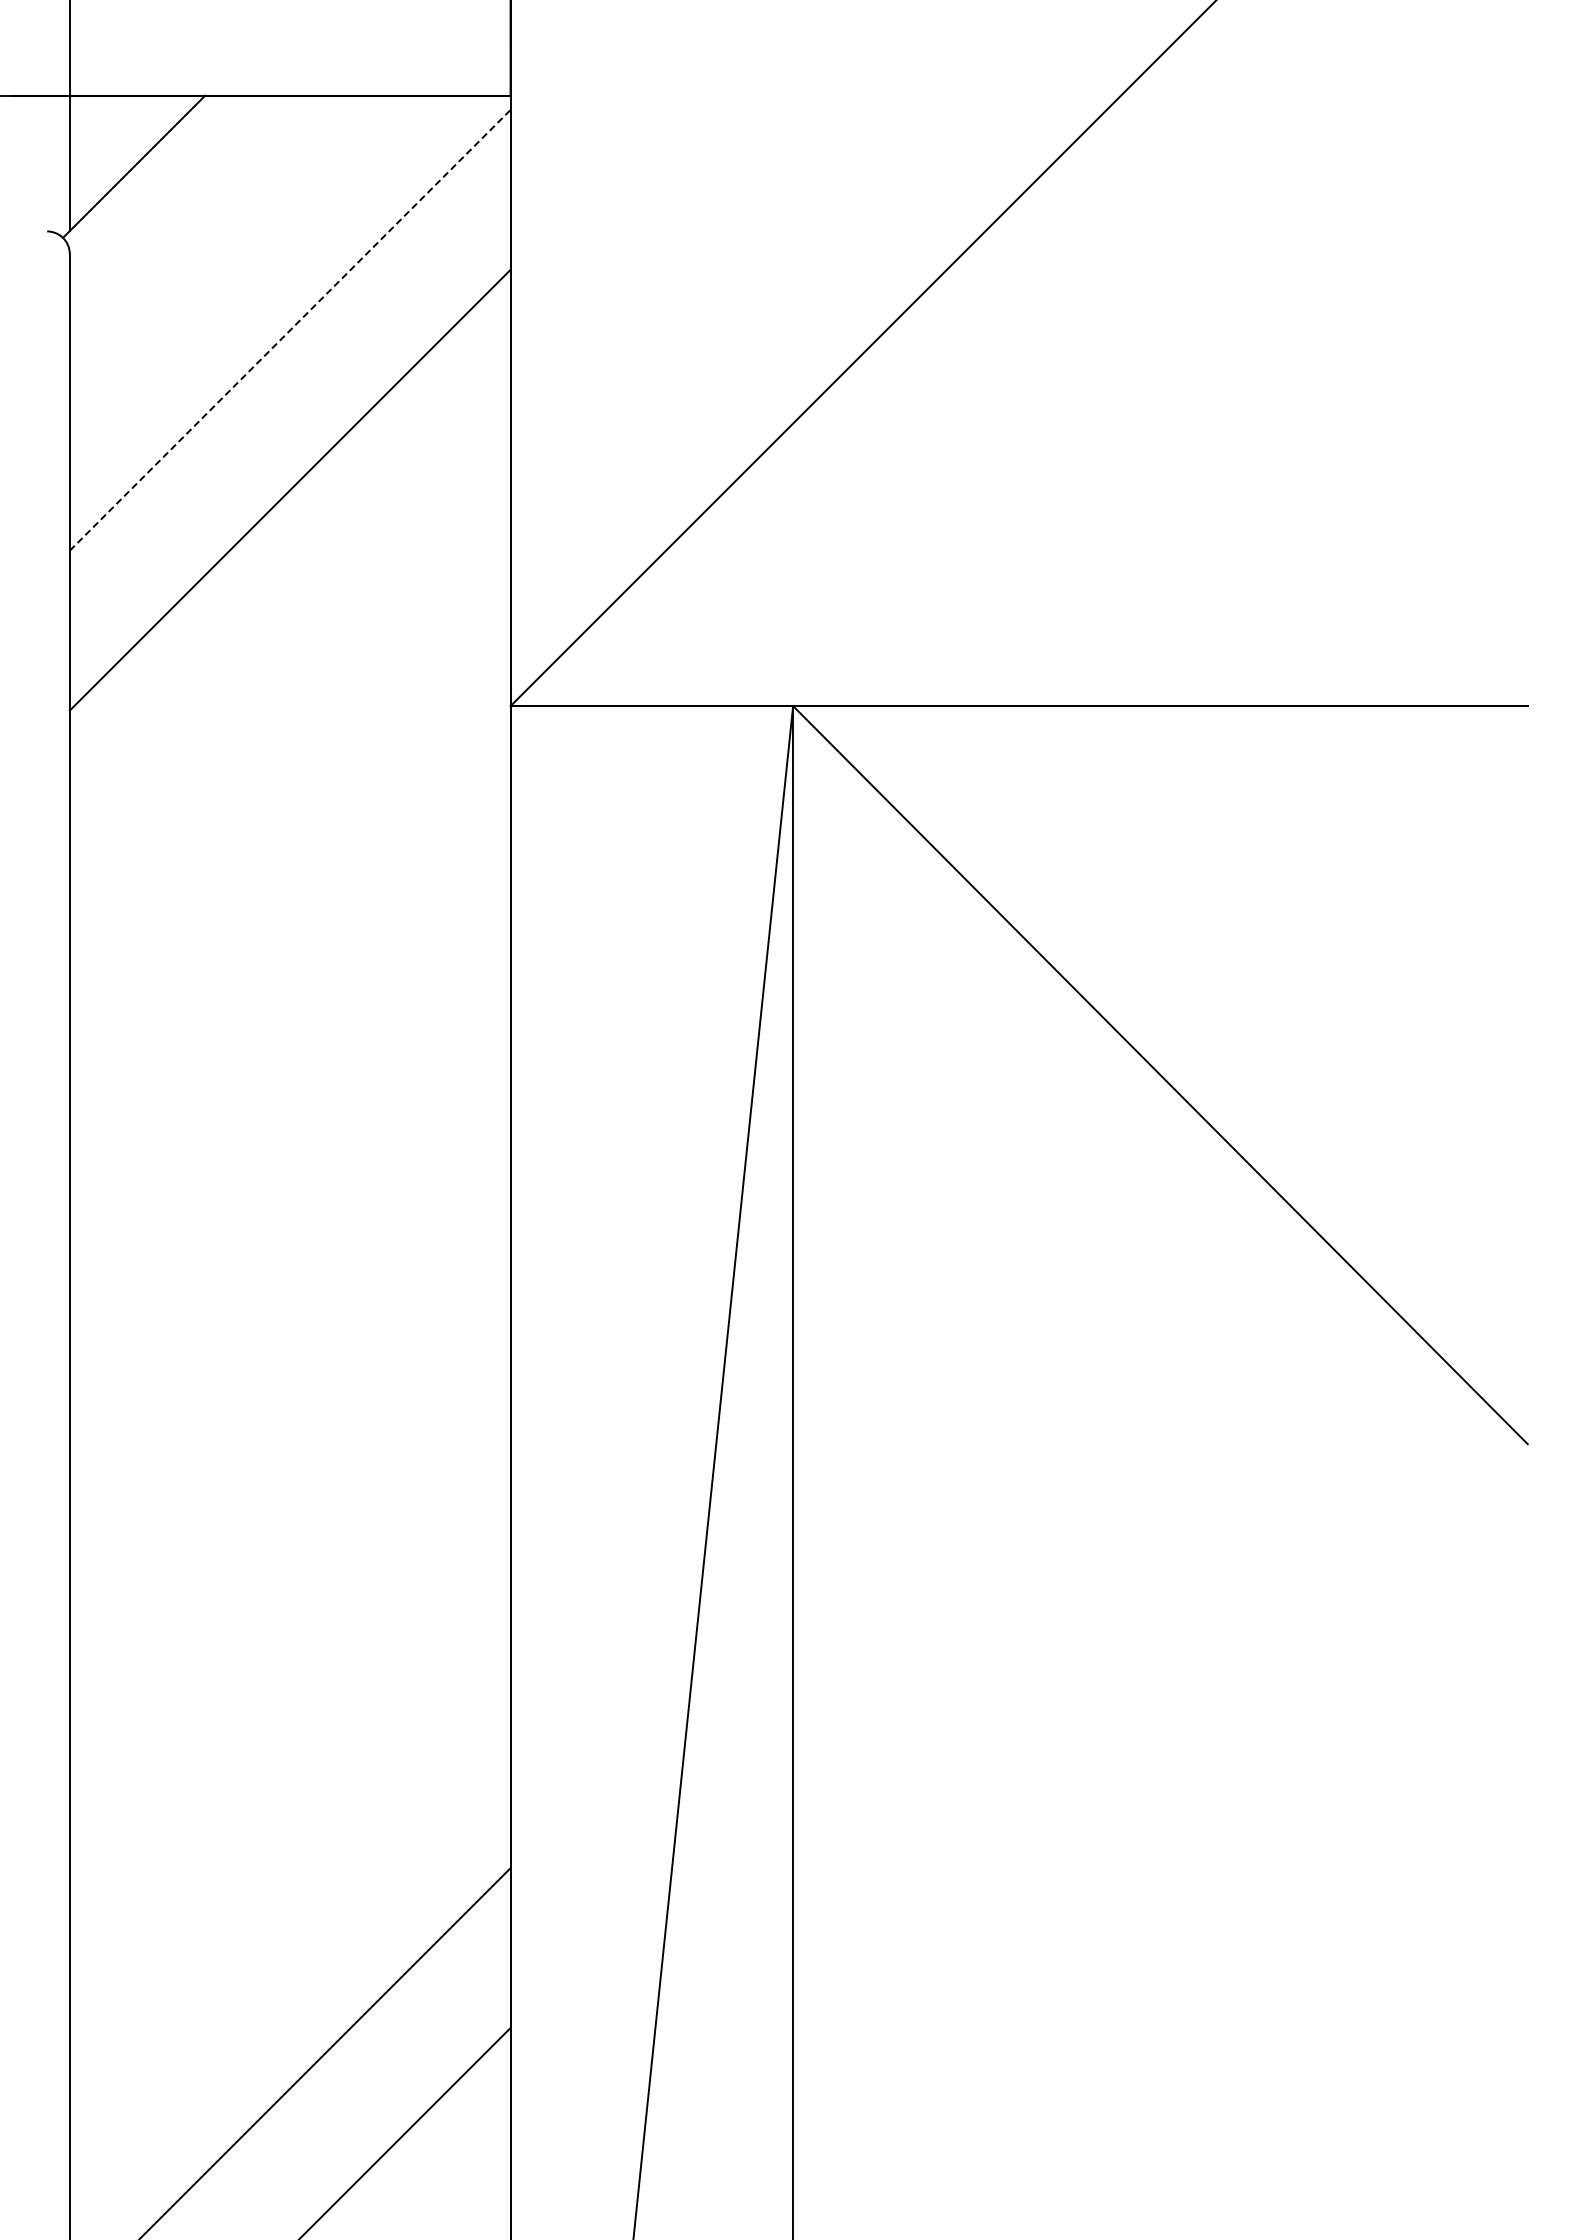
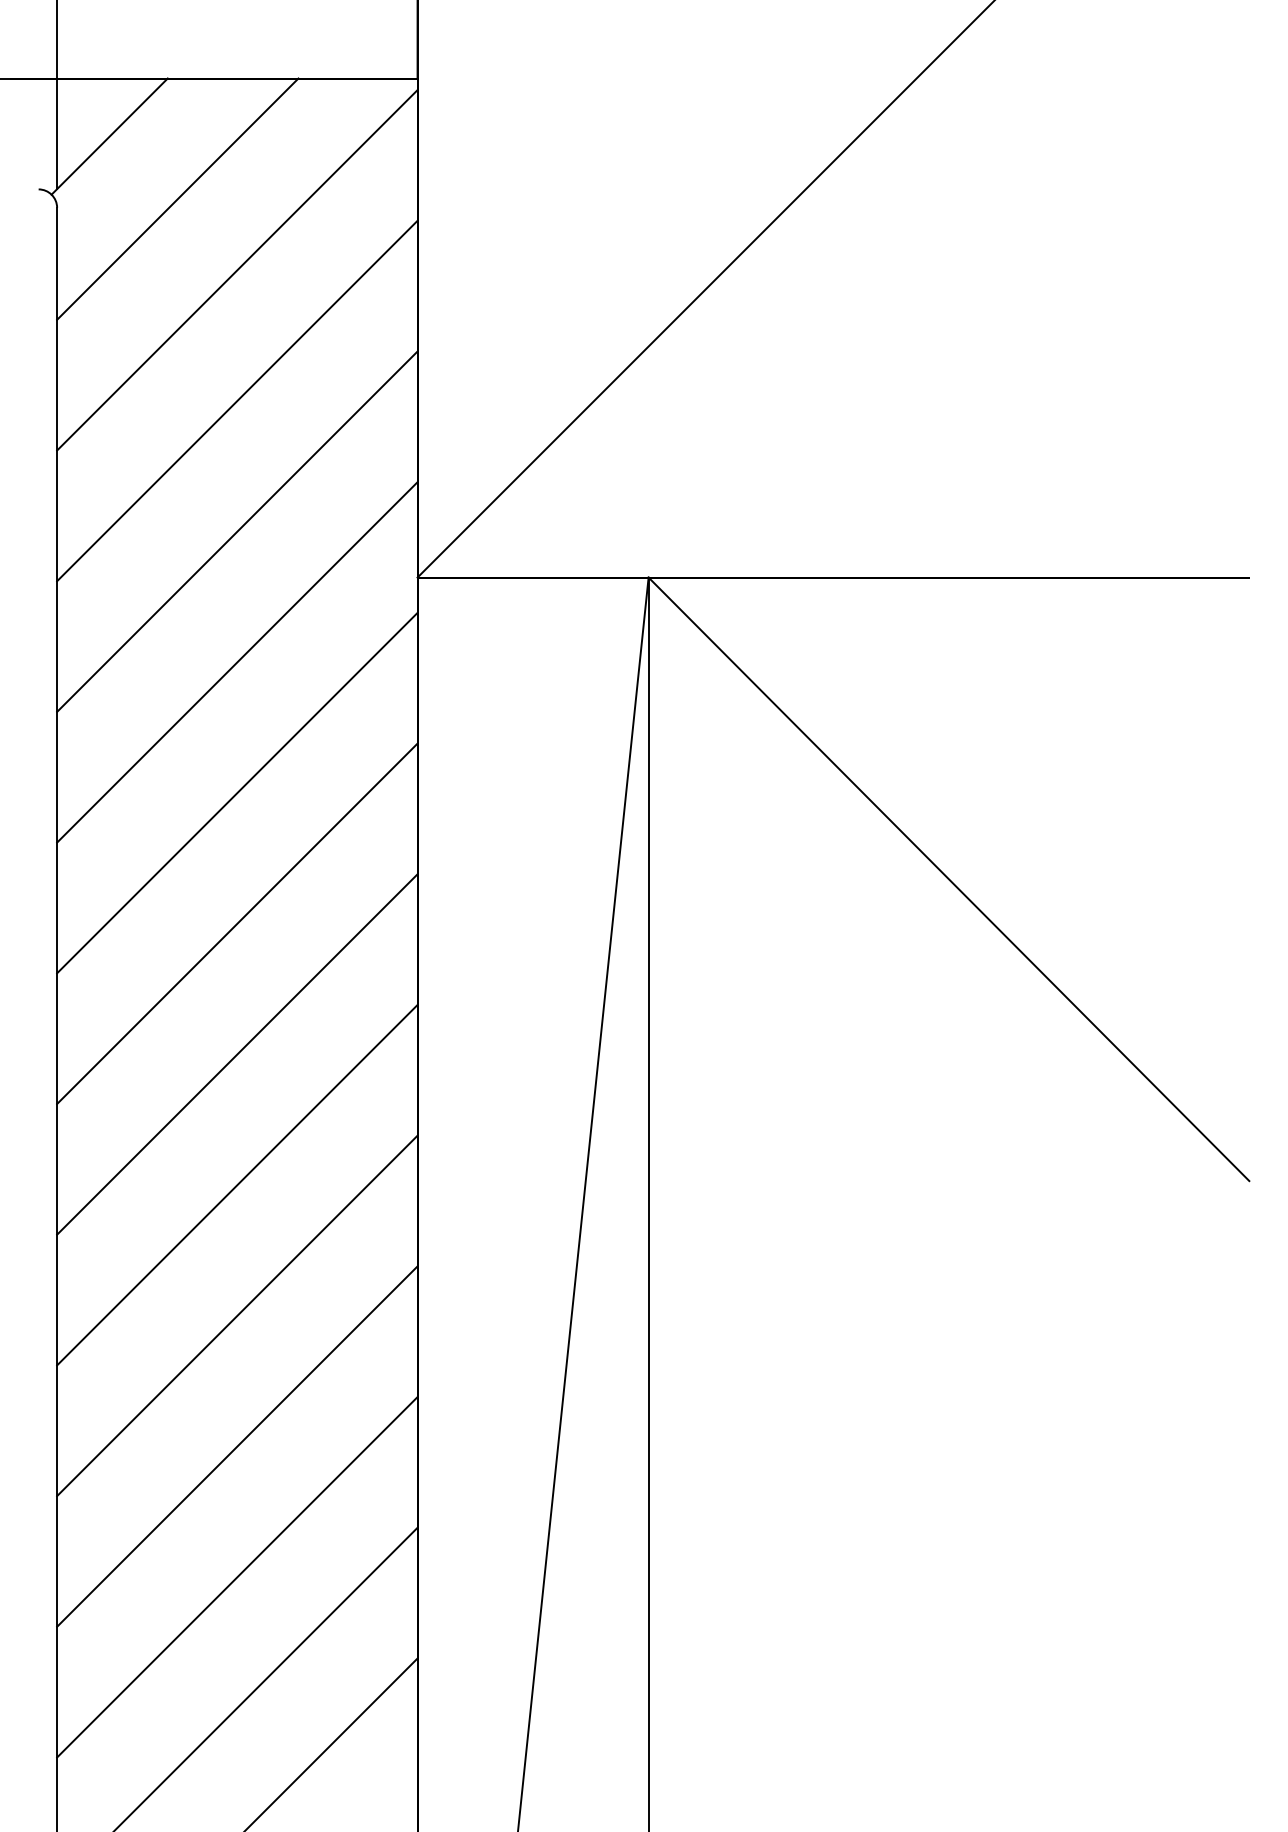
line: (216, 242) -> (177, 198), added
line: (290, 330) -> (237, 270), dashed -> solid
line: (289, 649) -> (236, 531), added
line: (289, 809) -> (236, 662), added
line: (289, 969) -> (236, 792), added
line: (289, 1129) -> (236, 923), added
line: (289, 1289) -> (236, 1054), added
line: (289, 1448) -> (236, 1184), added
line: (289, 1608) -> (236, 1315), added
line: (289, 1768) -> (236, 1446), added
line: (289, 1928) -> (236, 1577), added

